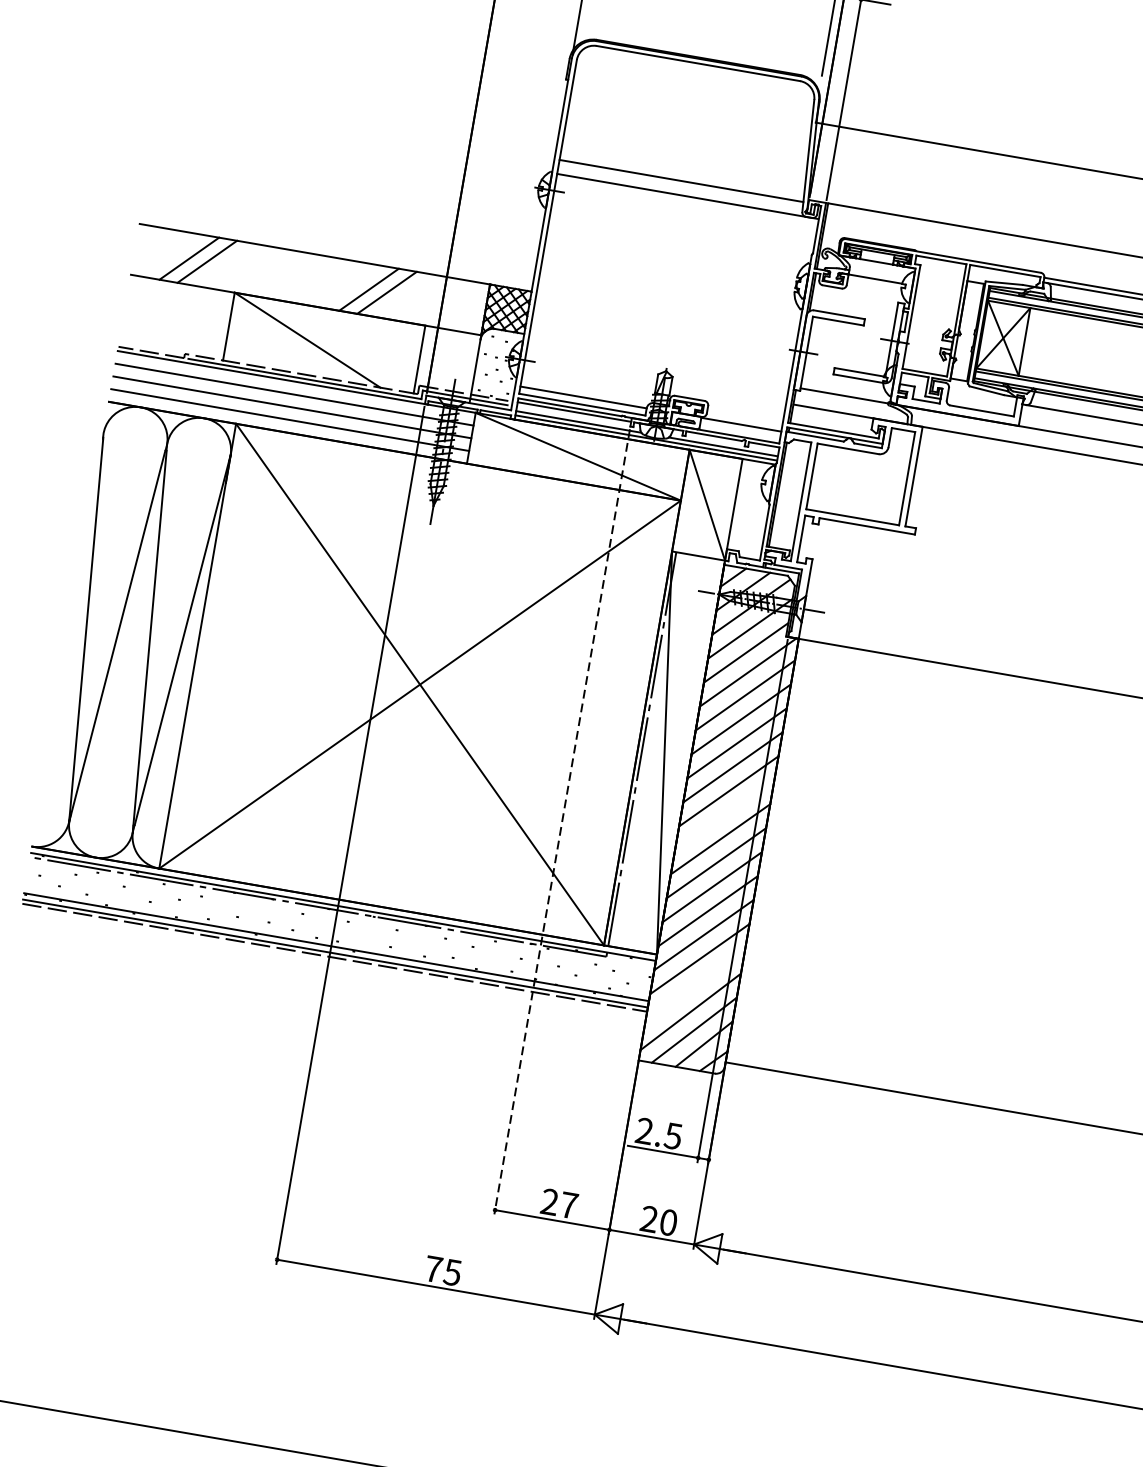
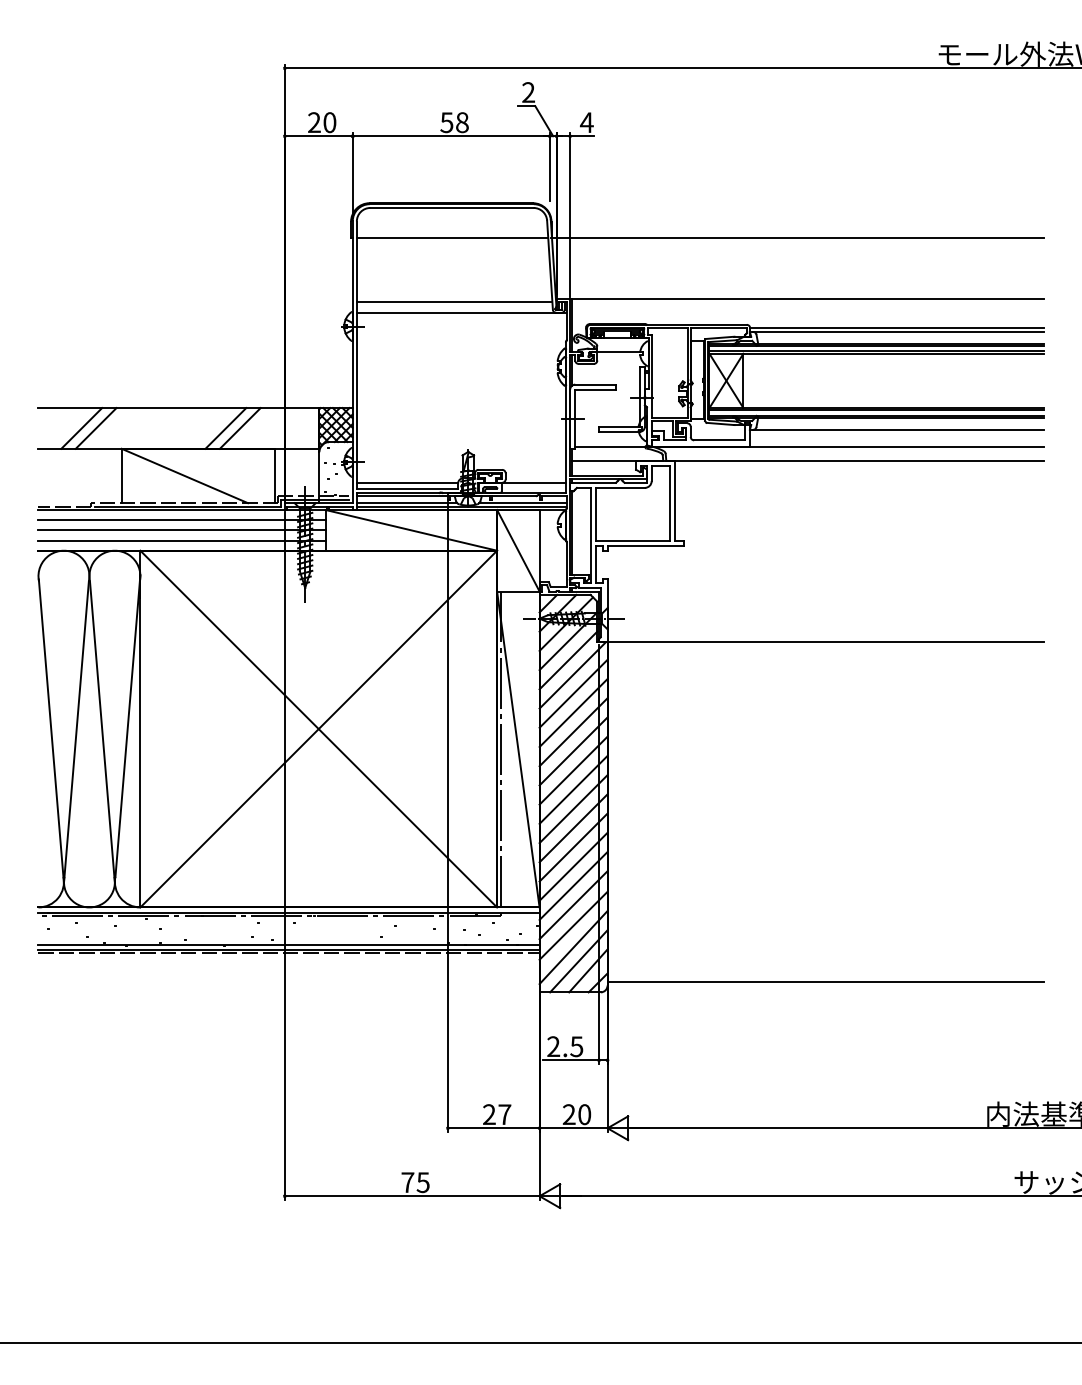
line: (692, 101) -> (452, 238), added
line: (724, 814) -> (573, 789), added
line: (561, 821) -> (447, 816), dashed -> solid
line: (695, 984) -> (573, 925), added

